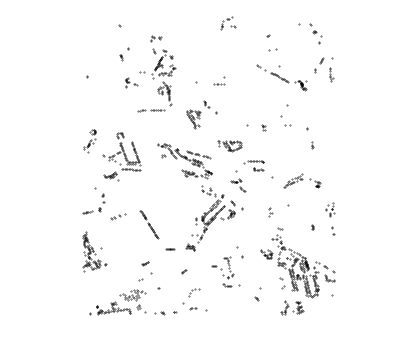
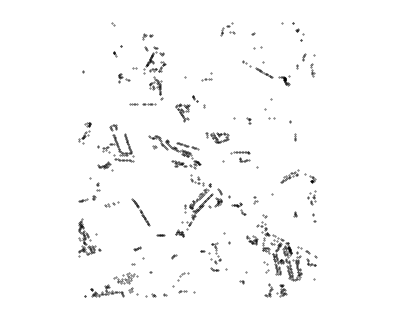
part: (228, 23) -> (228, 29), moved
part: (302, 180) -> (298, 176), moved
part: (238, 185) -> (239, 209), moved

